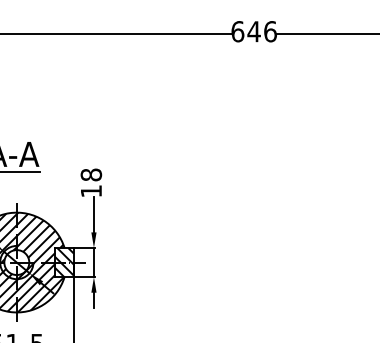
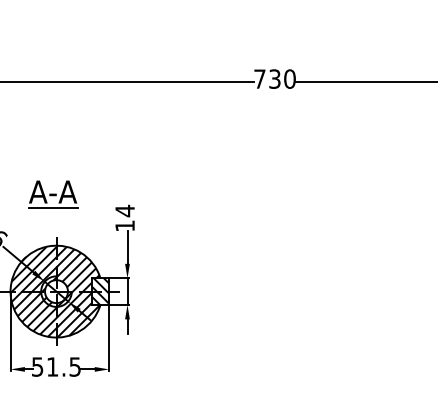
text: (253, 31) -> (274, 78), 646 -> 730
text: (90, 174) -> (124, 210), 18 -> 14

